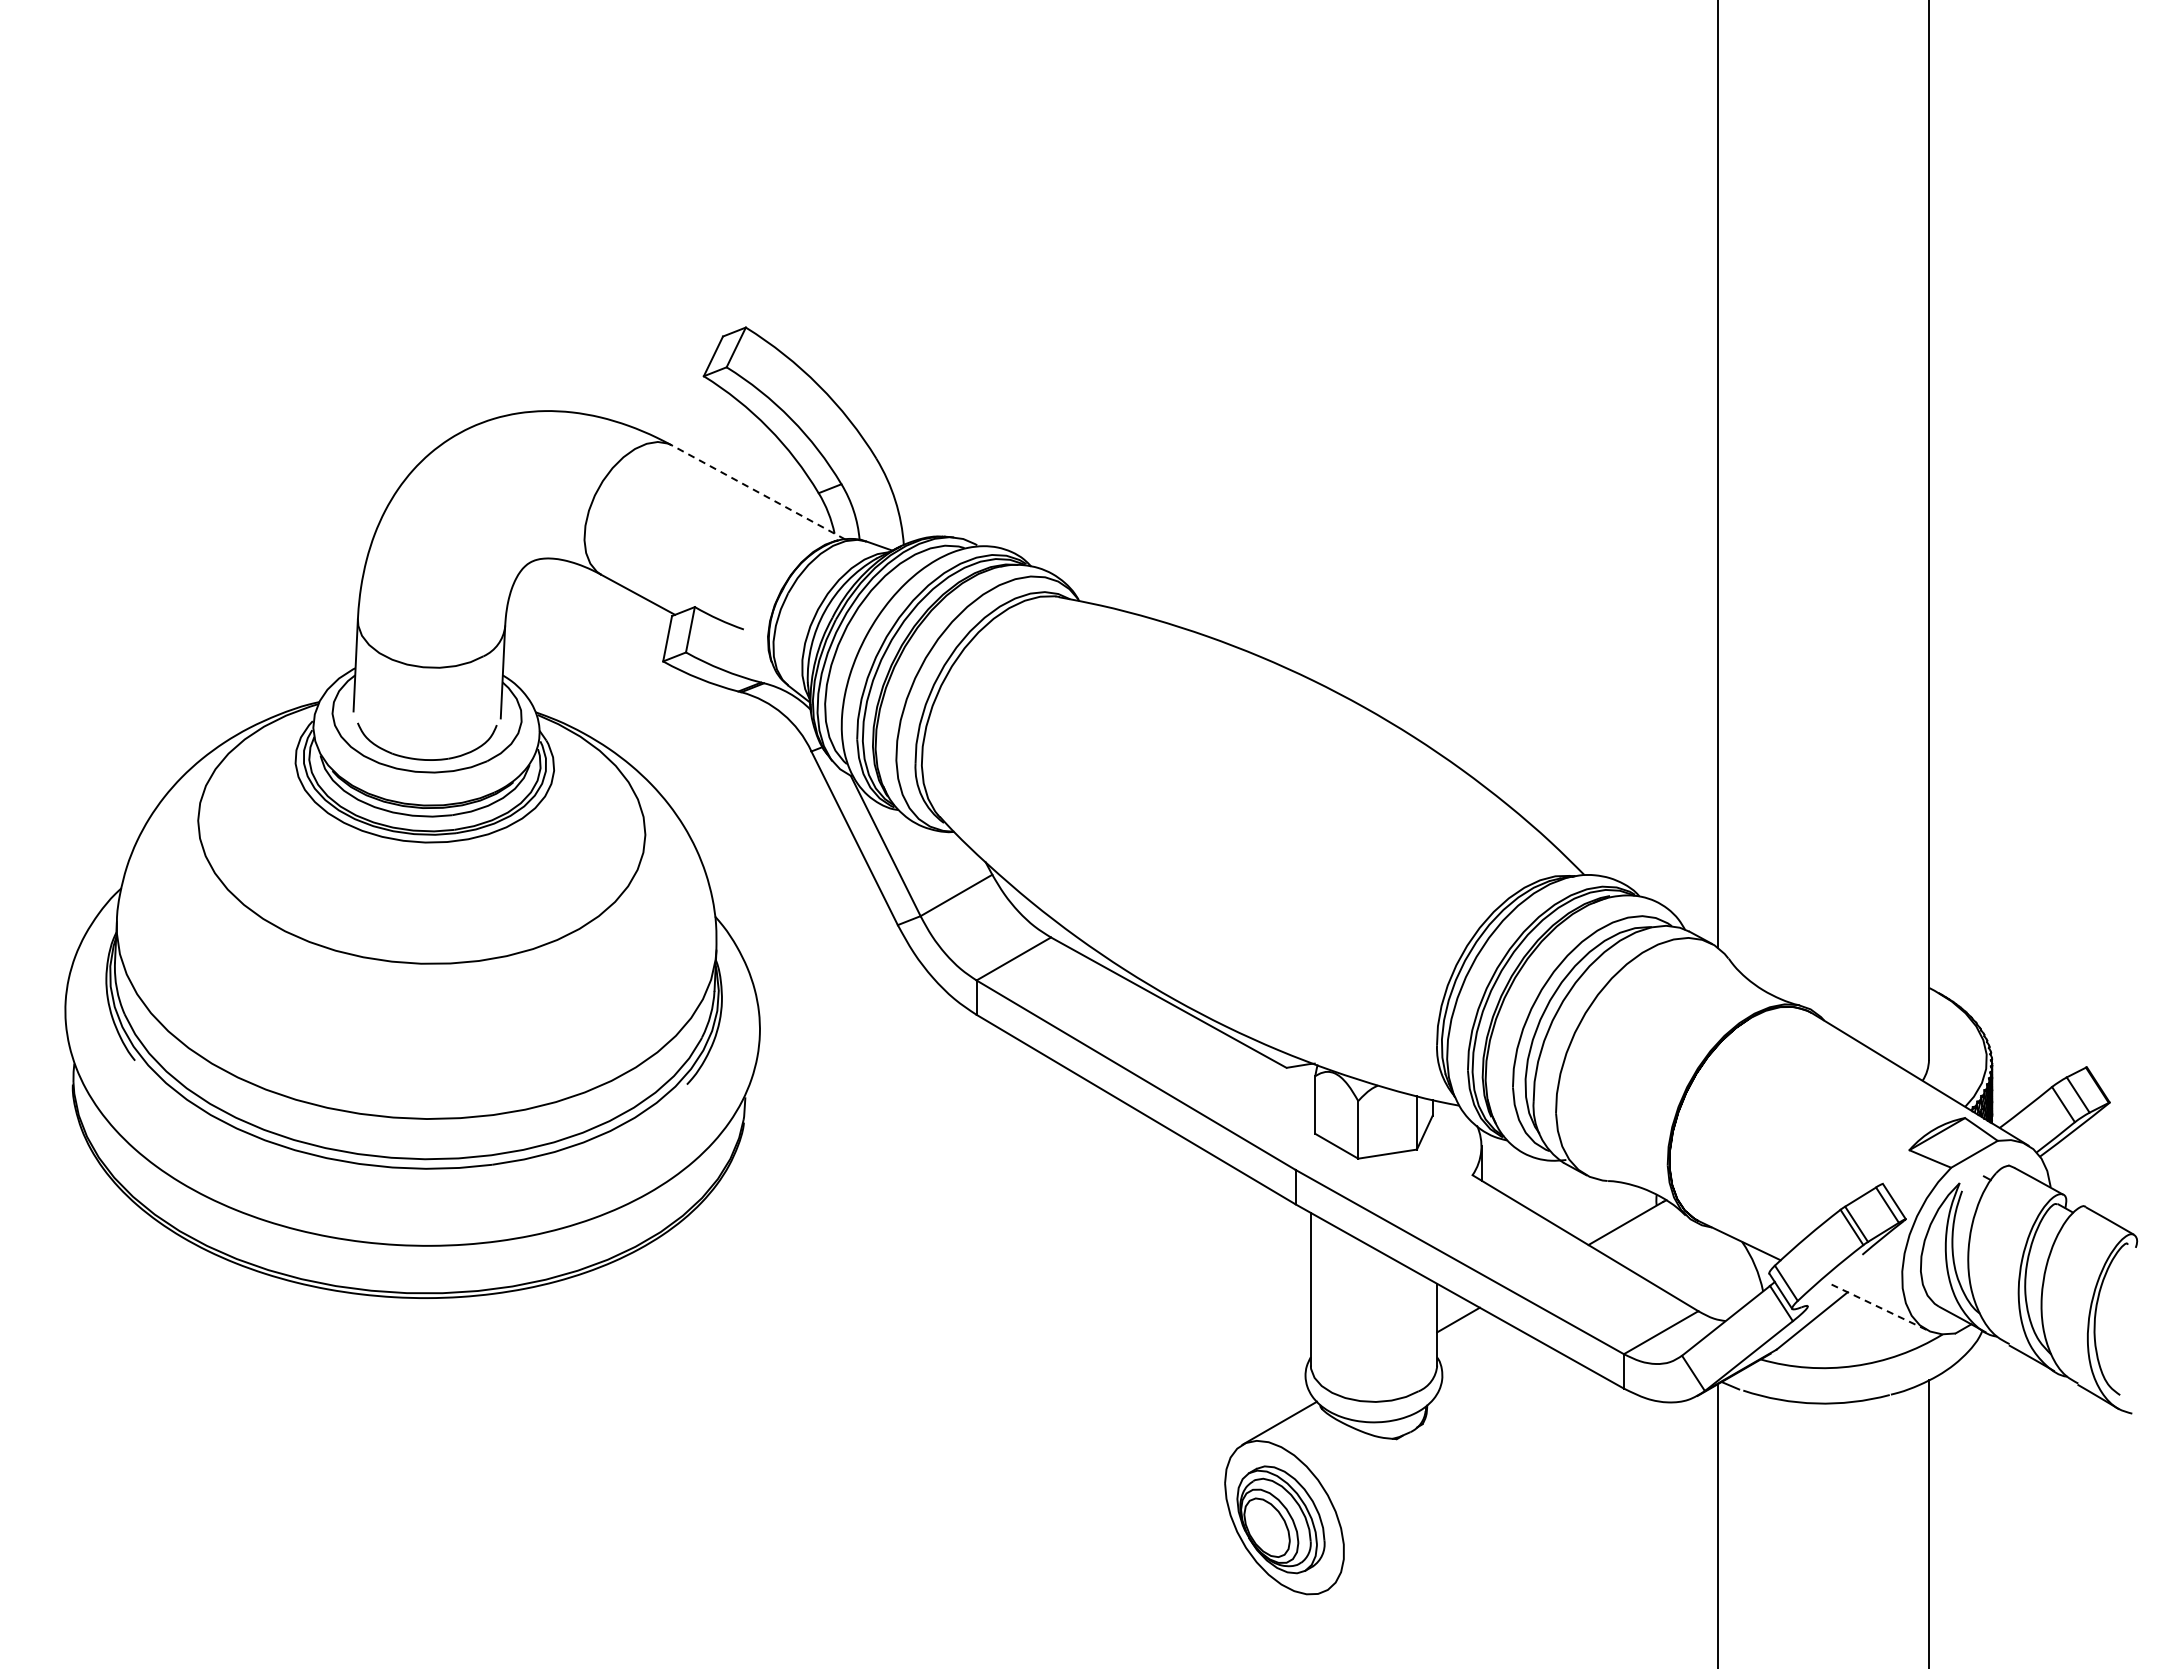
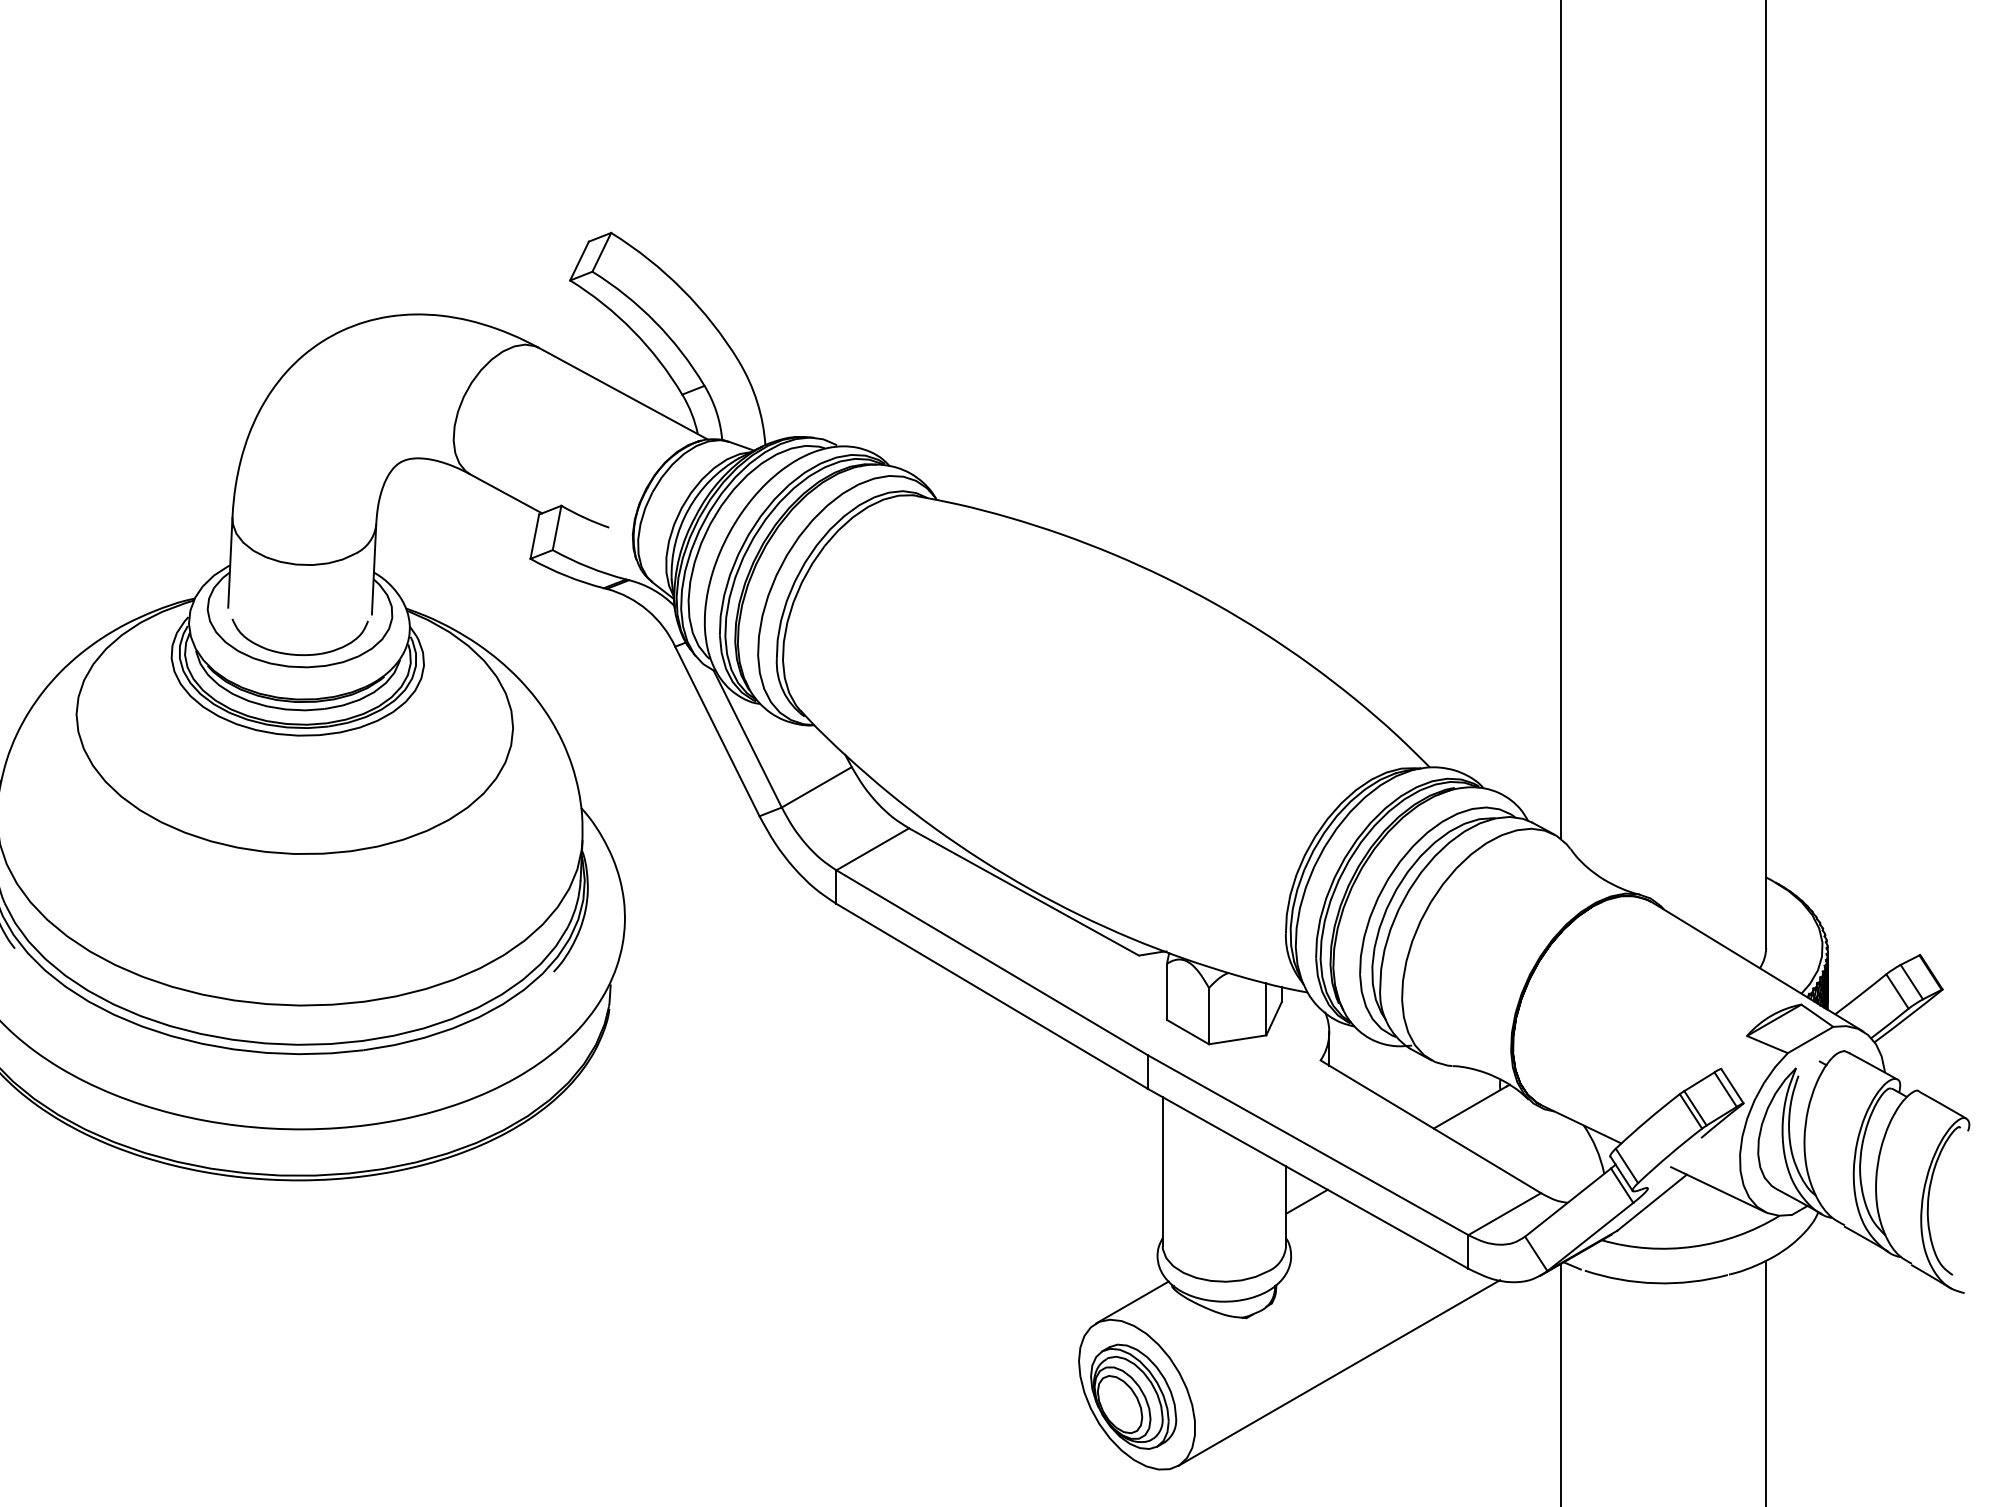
line: (758, 492) -> (623, 393), dashed -> solid
line: (1880, 1307) -> (1718, 1189), dashed -> solid
line: (1491, 1495) -> (1339, 1373), added

